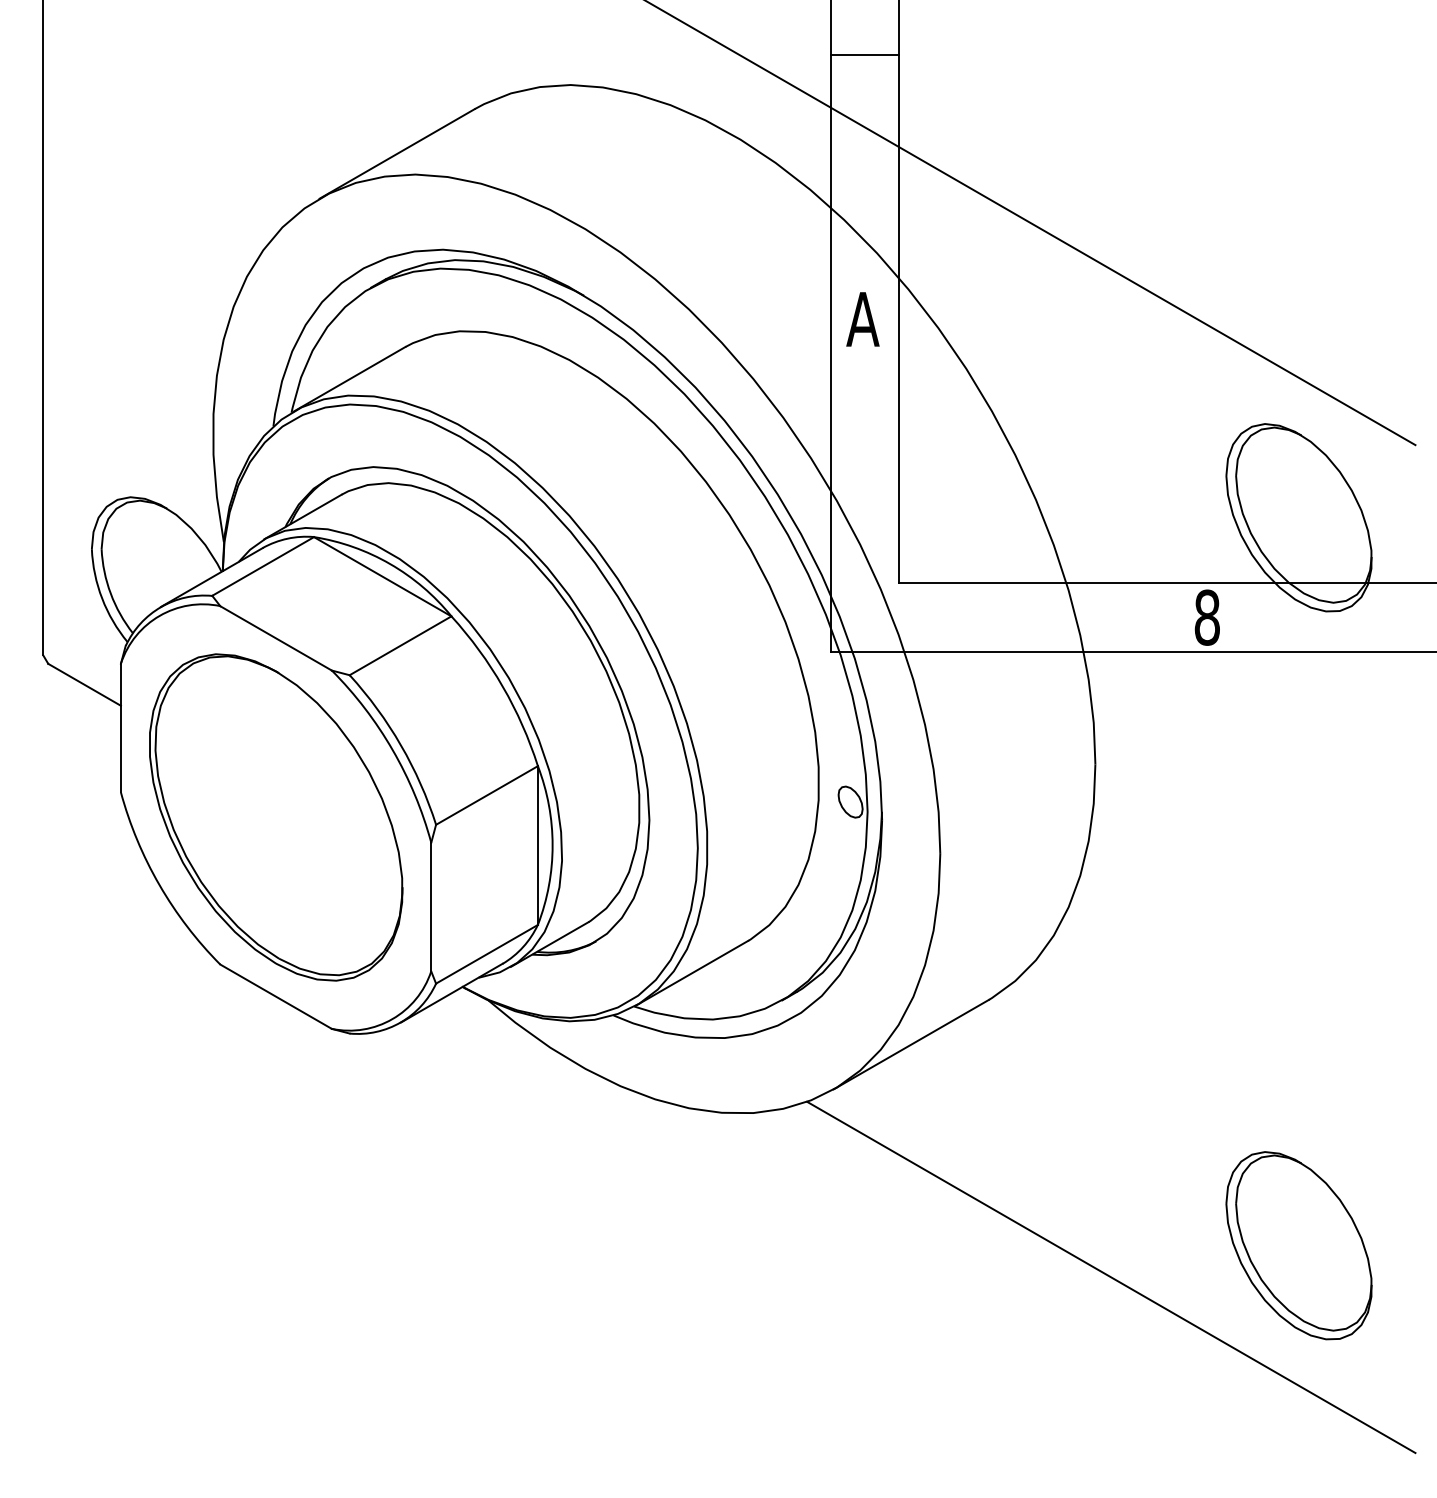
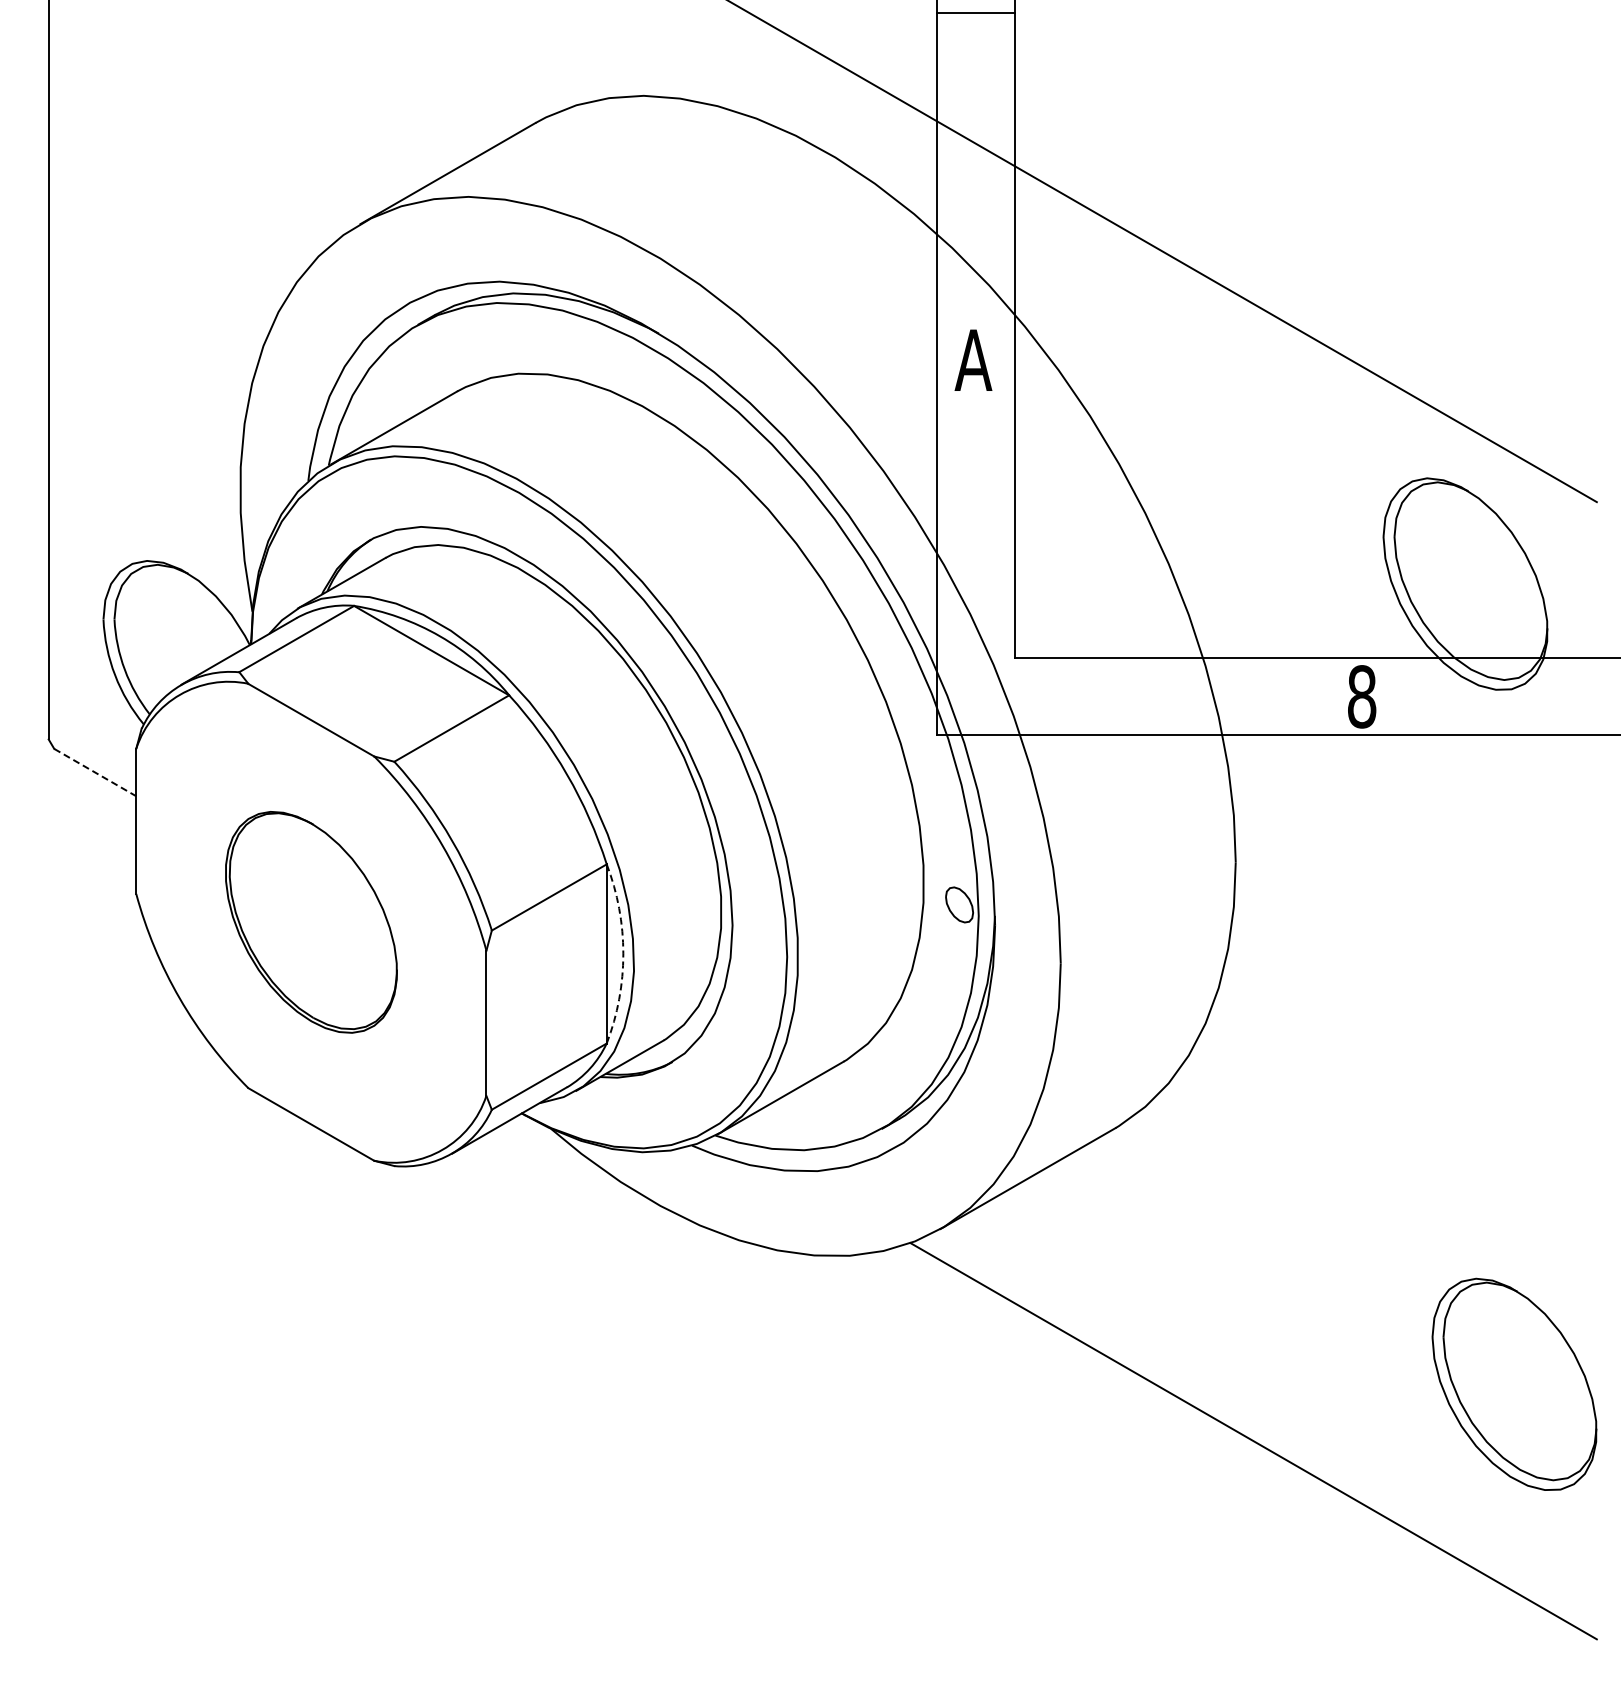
line: (864, 55) -> (975, 13), moved
line: (84, 684) -> (95, 772), solid -> dashed
part: (276, 817) -> (311, 922), size x0.6
arc: (552, 845) -> (623, 953), solid -> dashed
part: (1299, 1244) -> (1514, 1383), moved

